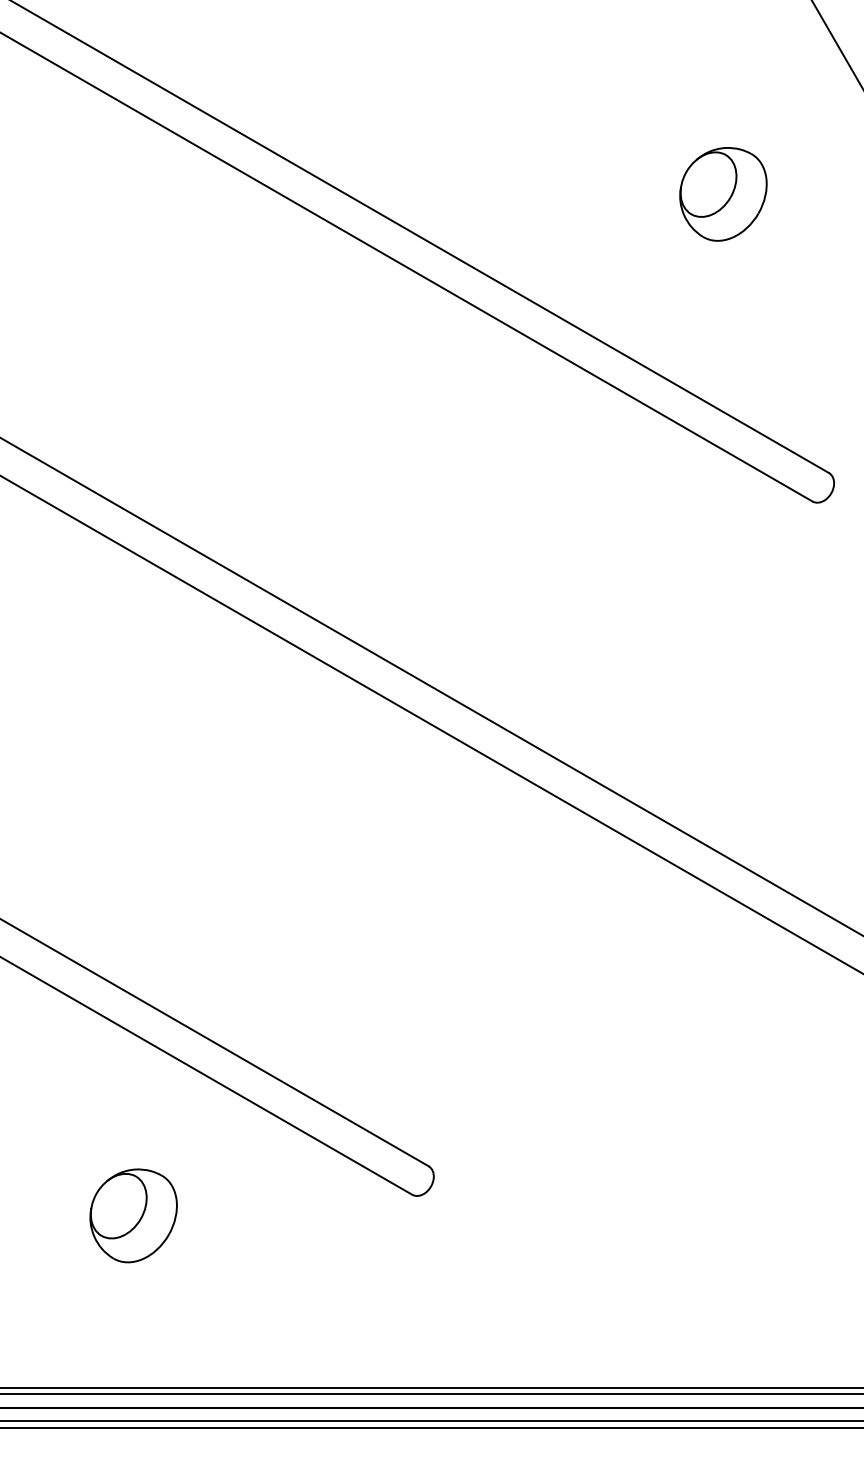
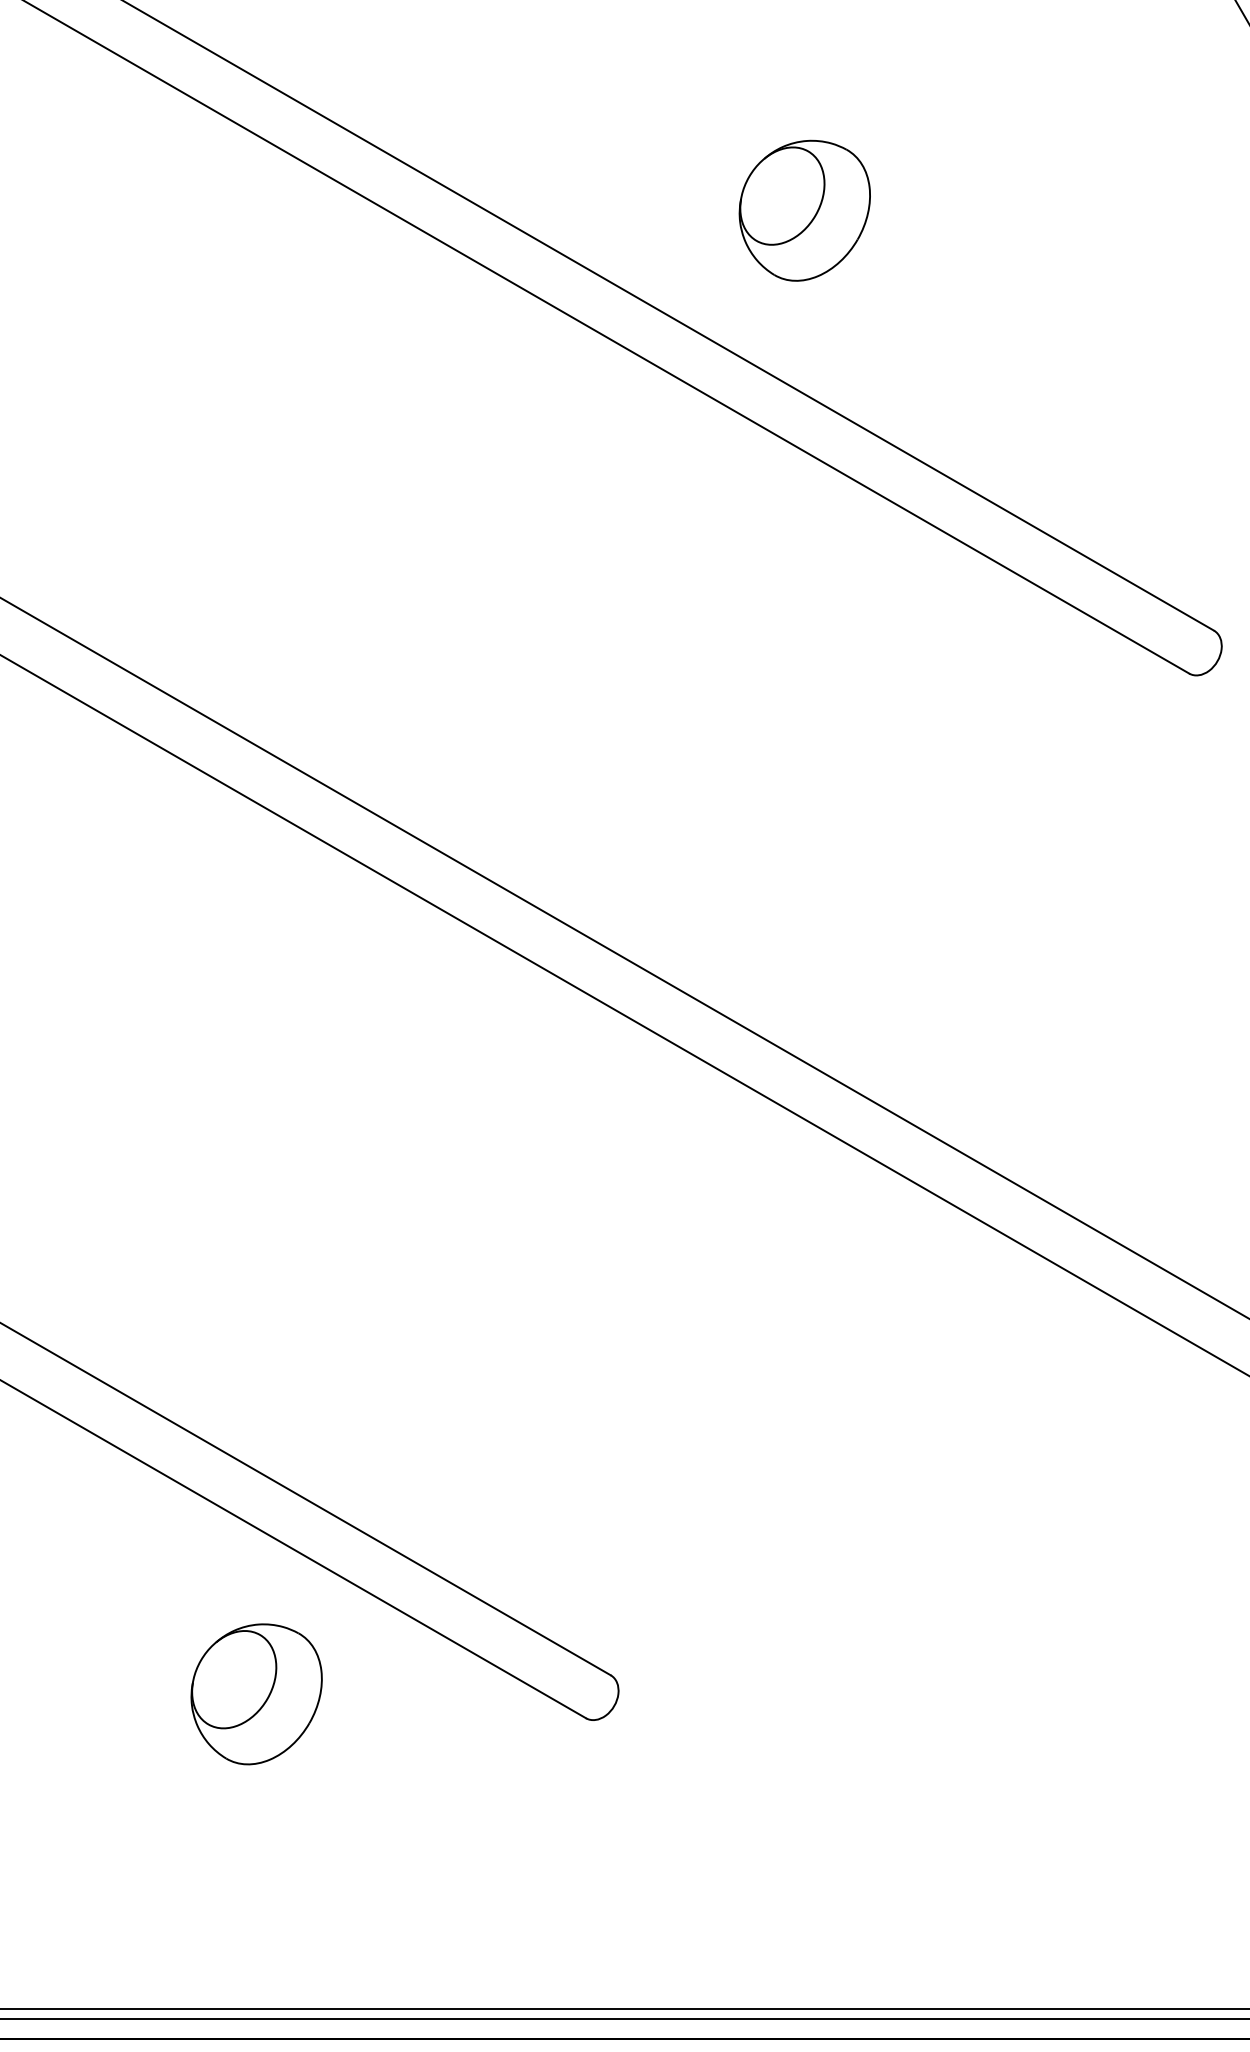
part: (723, 194) -> (804, 210), moved
part: (133, 1215) -> (256, 1693), moved

